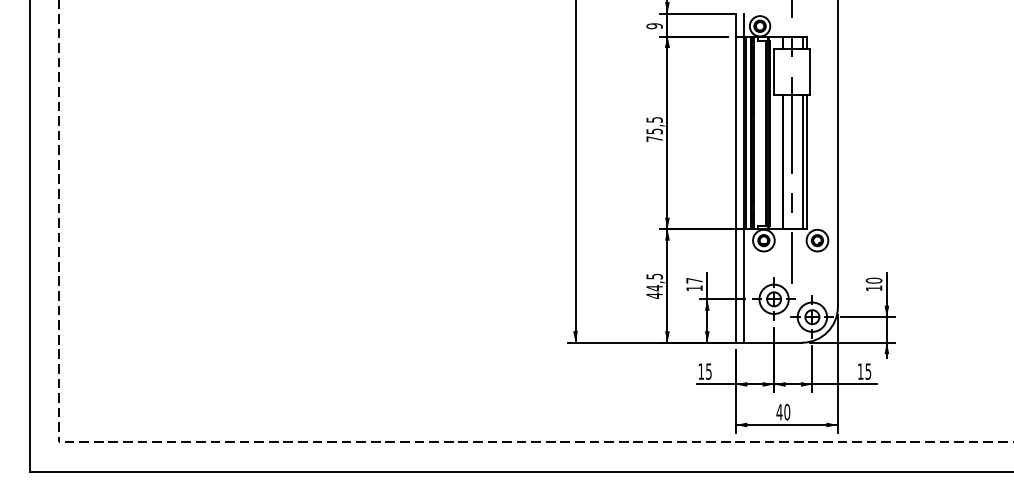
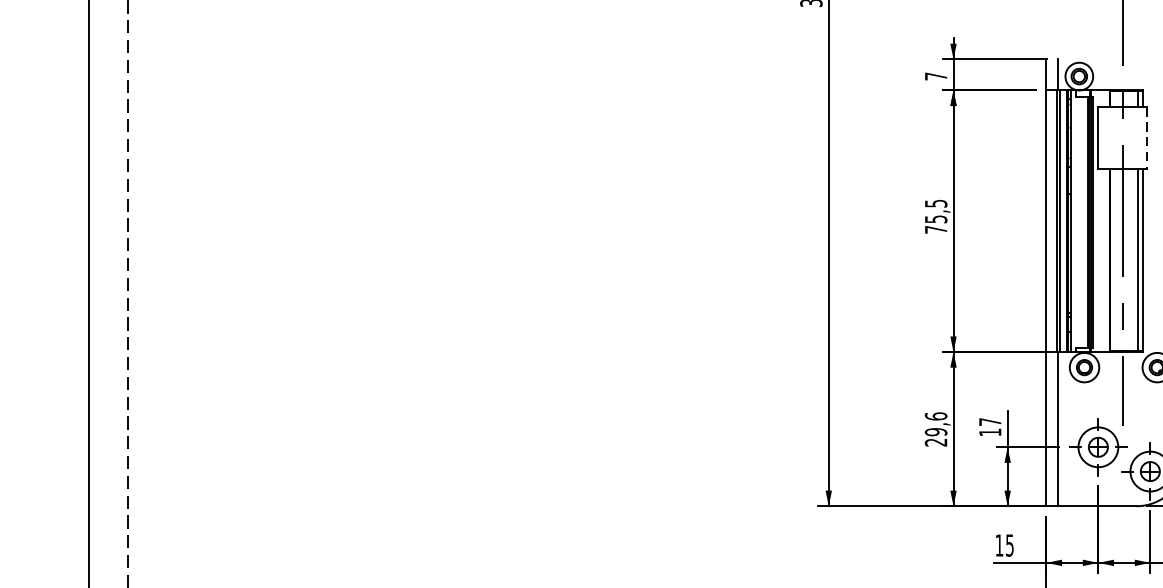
text: (654, 26) -> (935, 76), 9 -> 7
line: (809, 71) -> (1146, 137), solid -> dashed
text: (654, 286) -> (935, 429), 44,5 -> 29,6

